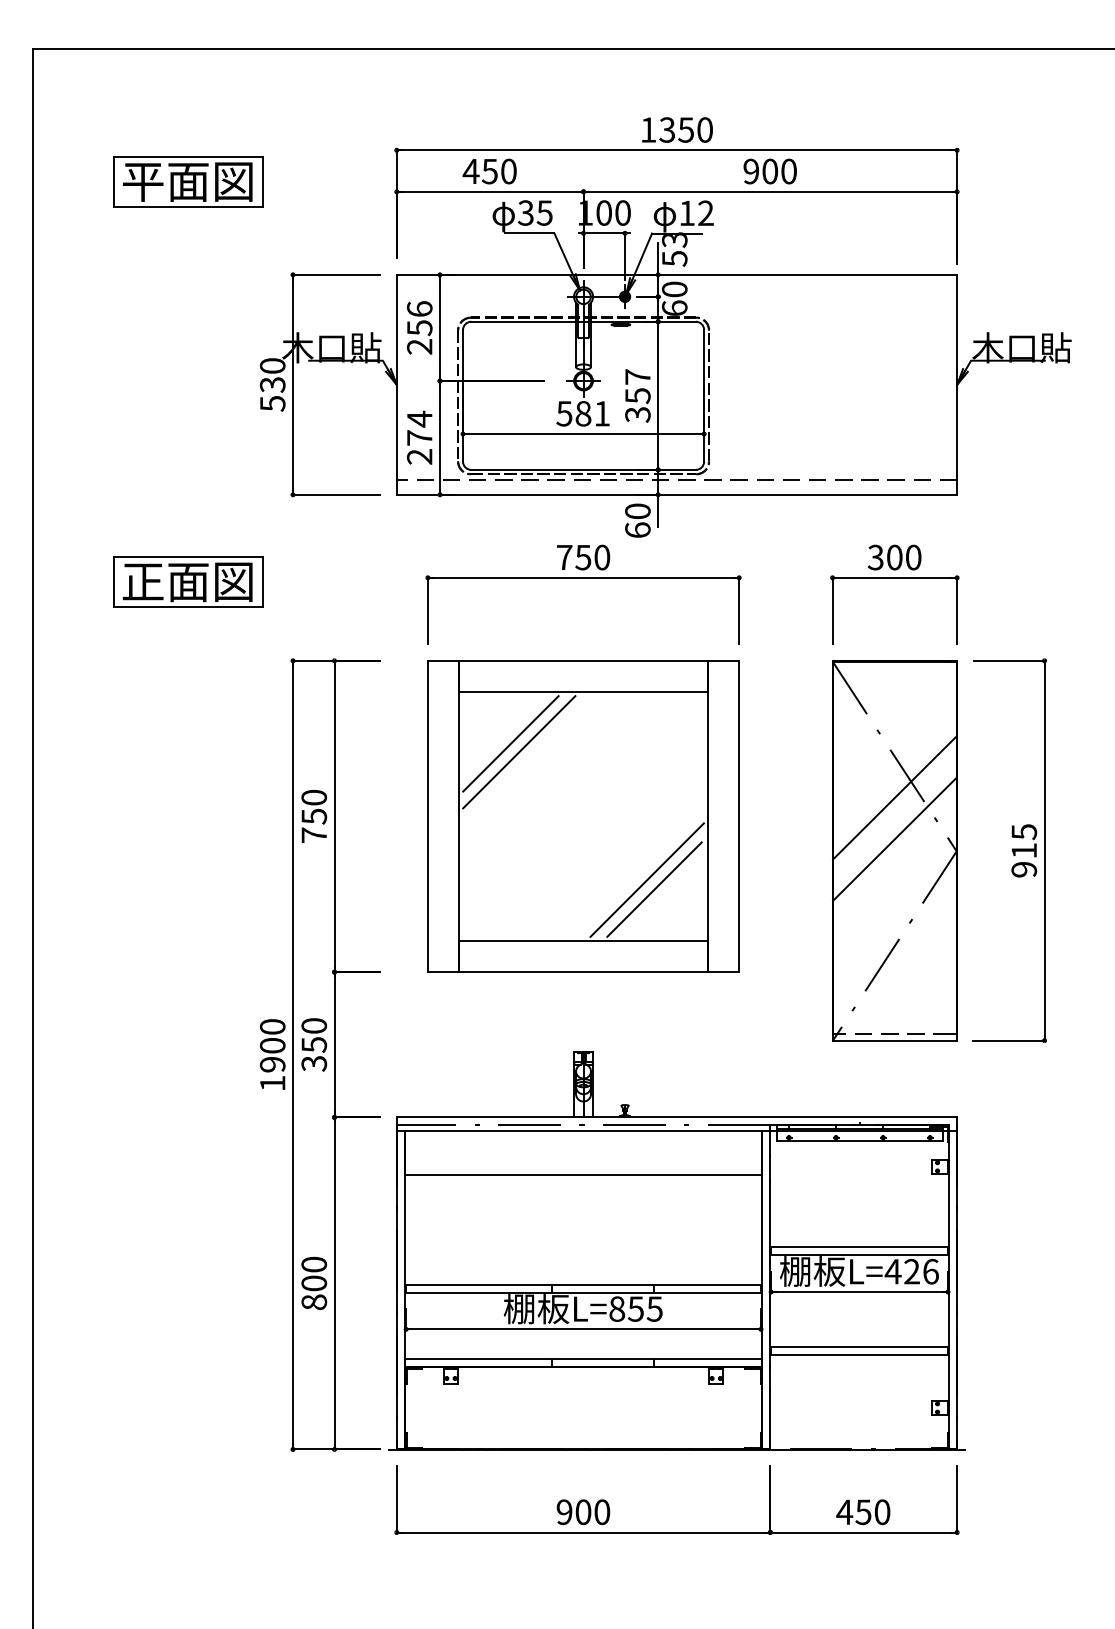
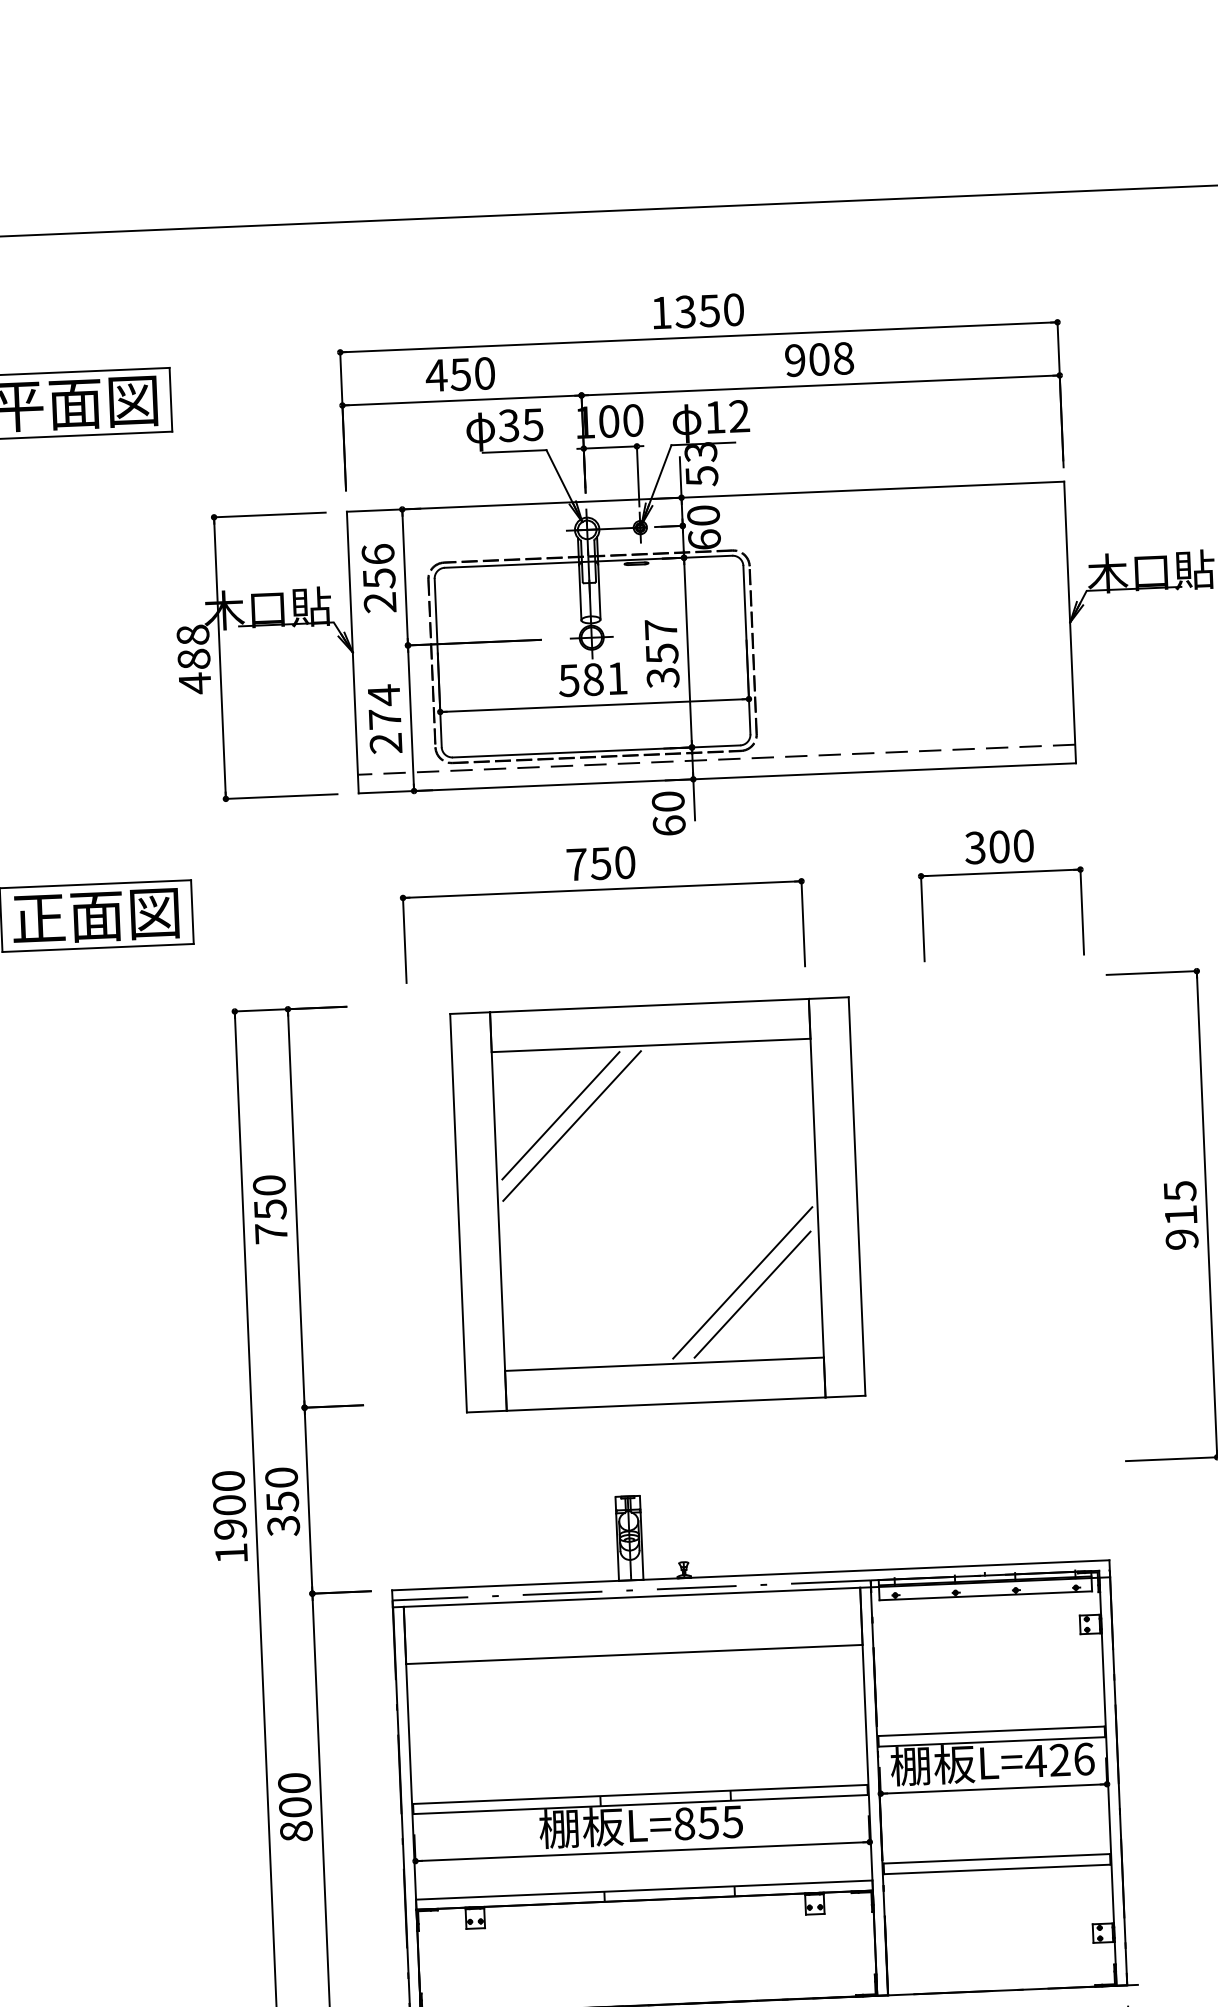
text: (788, 171) -> (842, 358), 900 -> 908
text: (272, 385) -> (193, 660), 530 -> 488
part: (583, 816) -> (657, 1204), moved
part: (894, 850) -> (1014, 1221), removed

